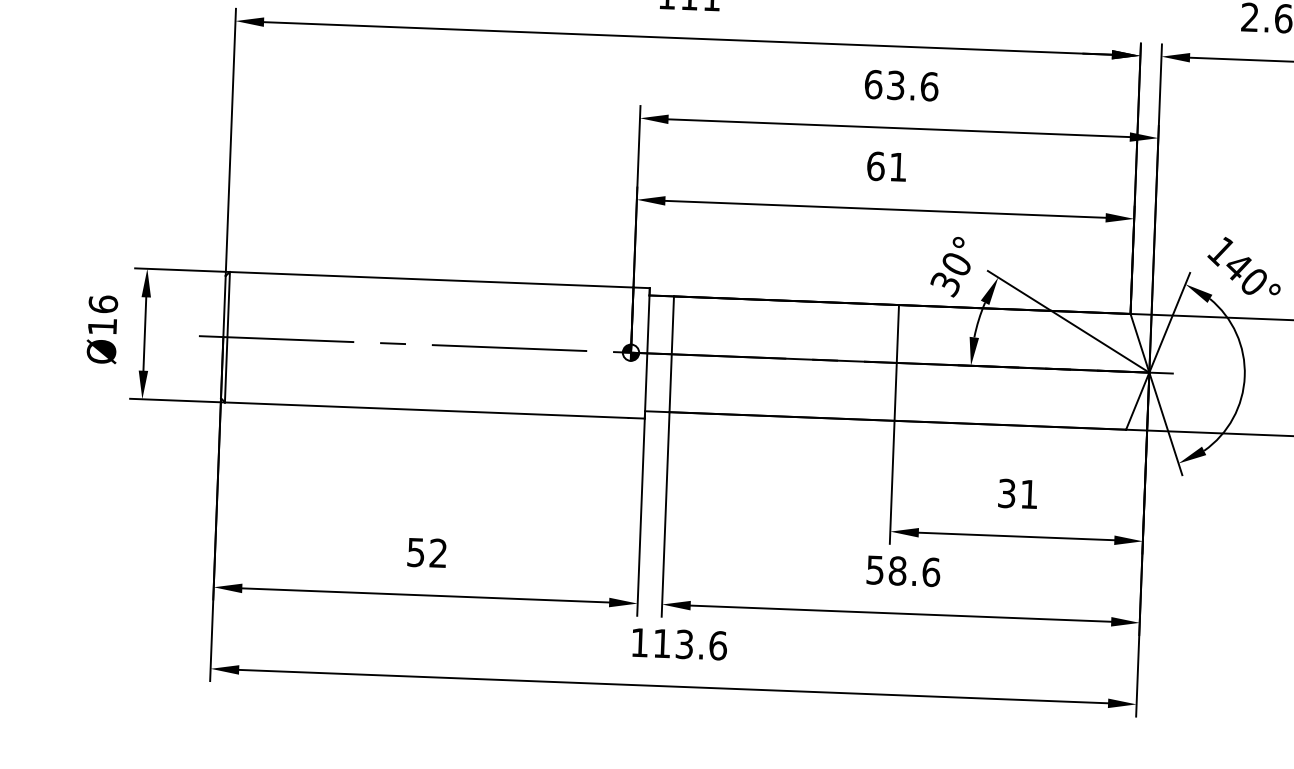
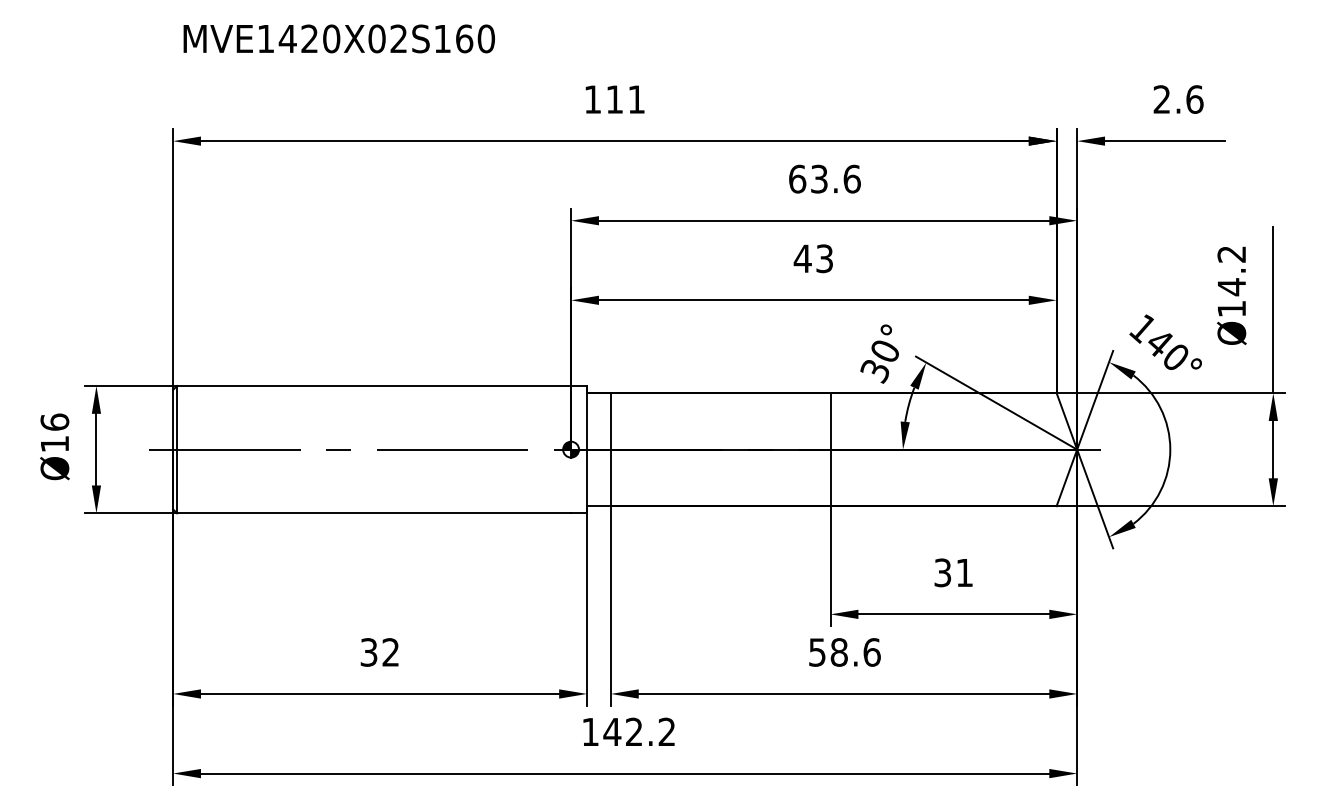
text: (885, 166) -> (812, 258), 61 -> 43
text: (416, 552) -> (369, 652), 52 -> 32
text: (689, 644) -> (639, 731), 113.6 -> 142.2

